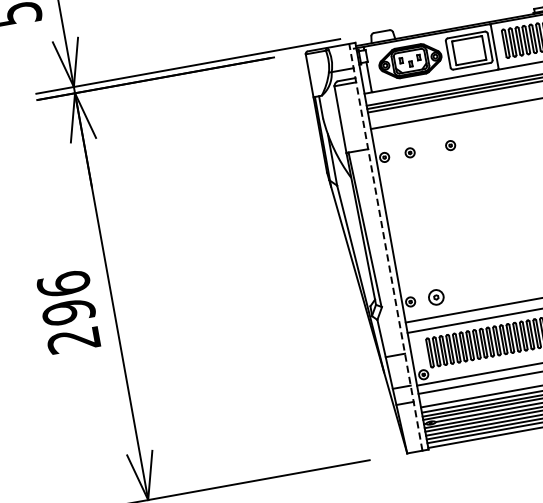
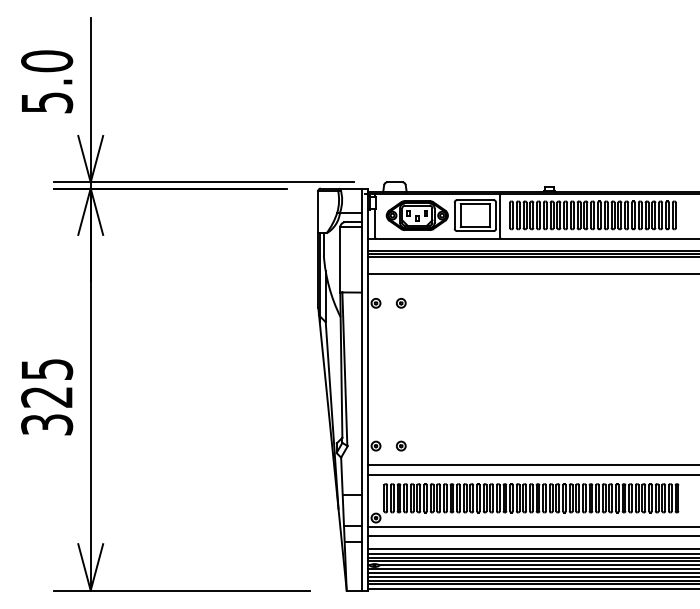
part: (449, 145) -> (440, 303), removed
line: (385, 247) -> (361, 389), dashed -> solid
part: (435, 296) -> (400, 445), size x0.62
text: (69, 311) -> (47, 396), 296 -> 325

